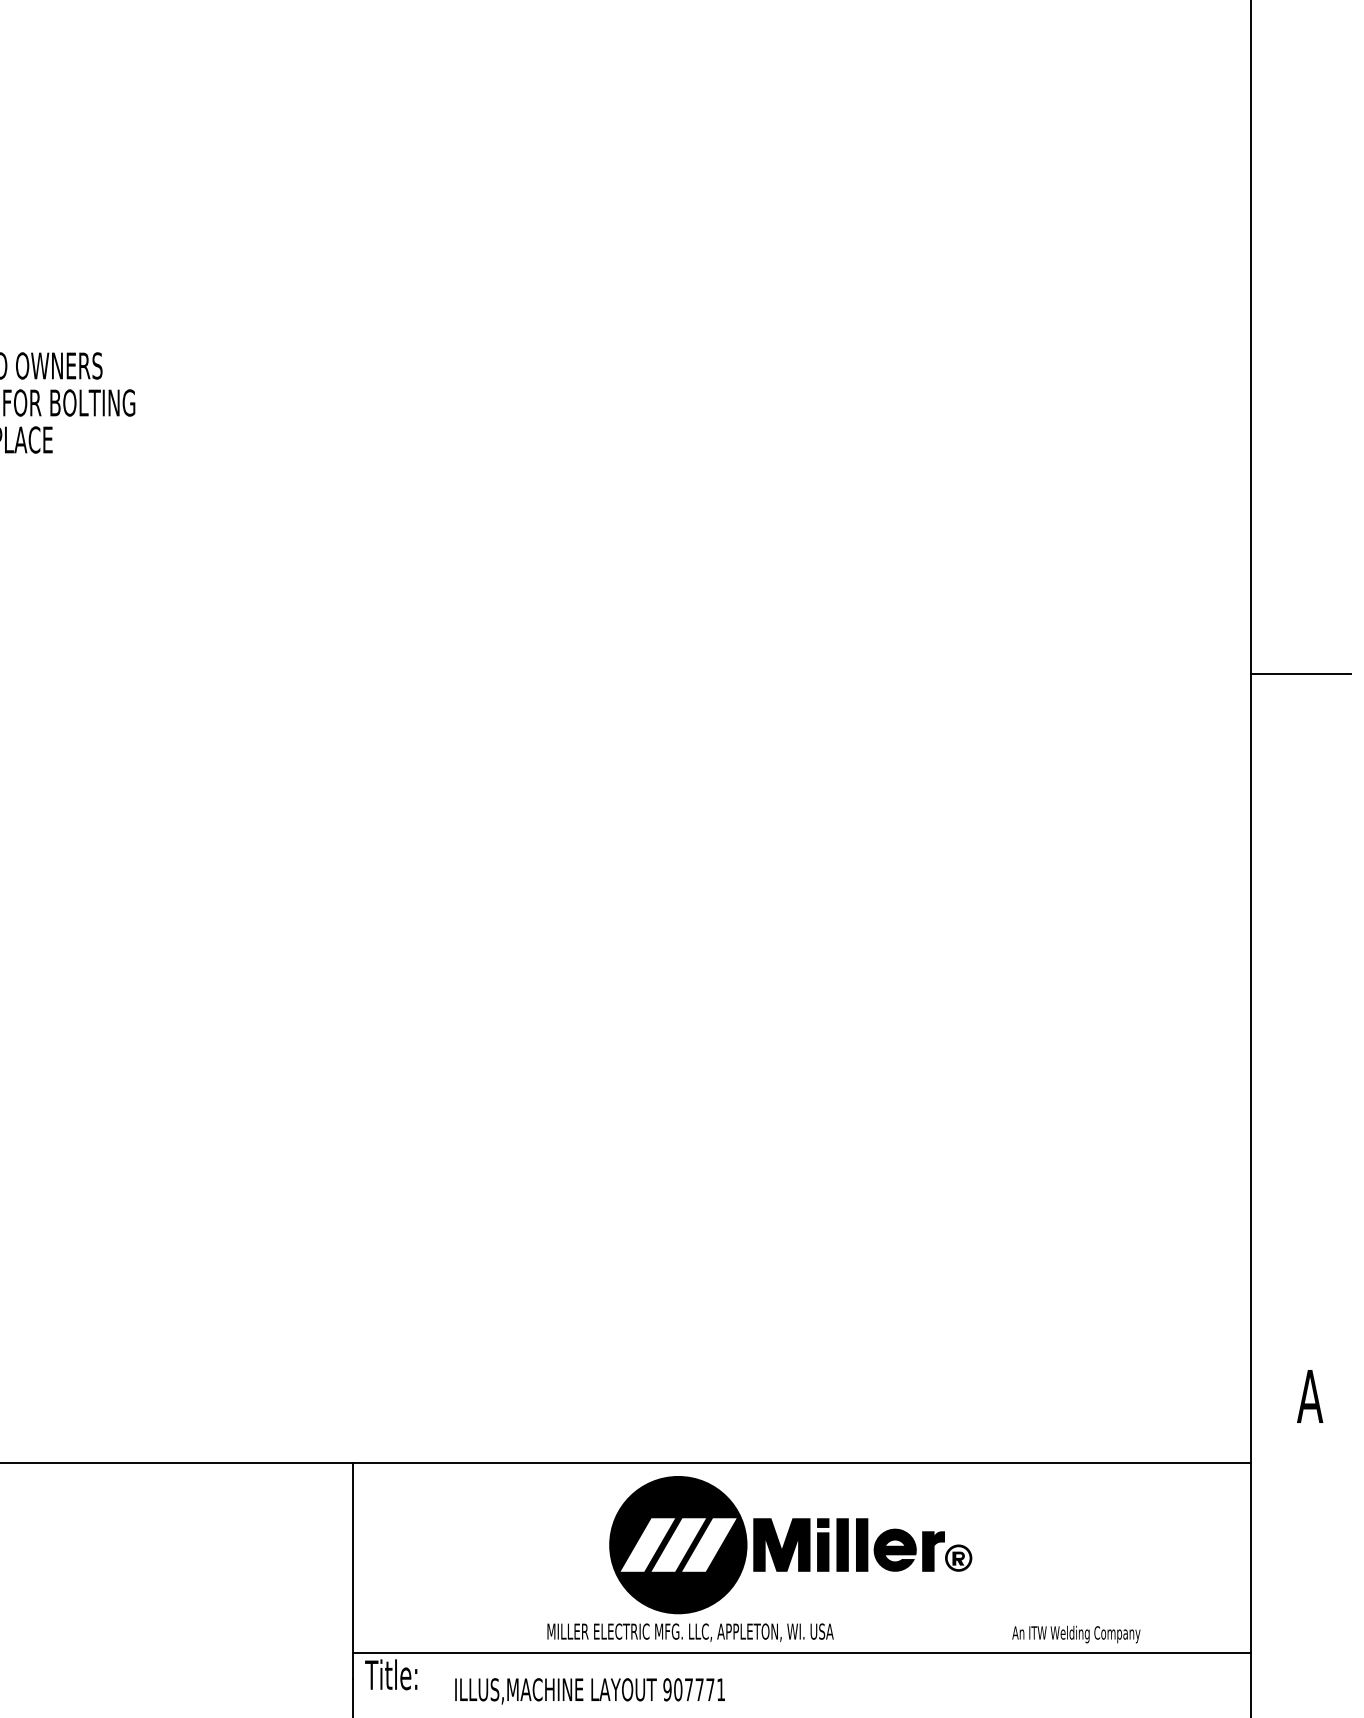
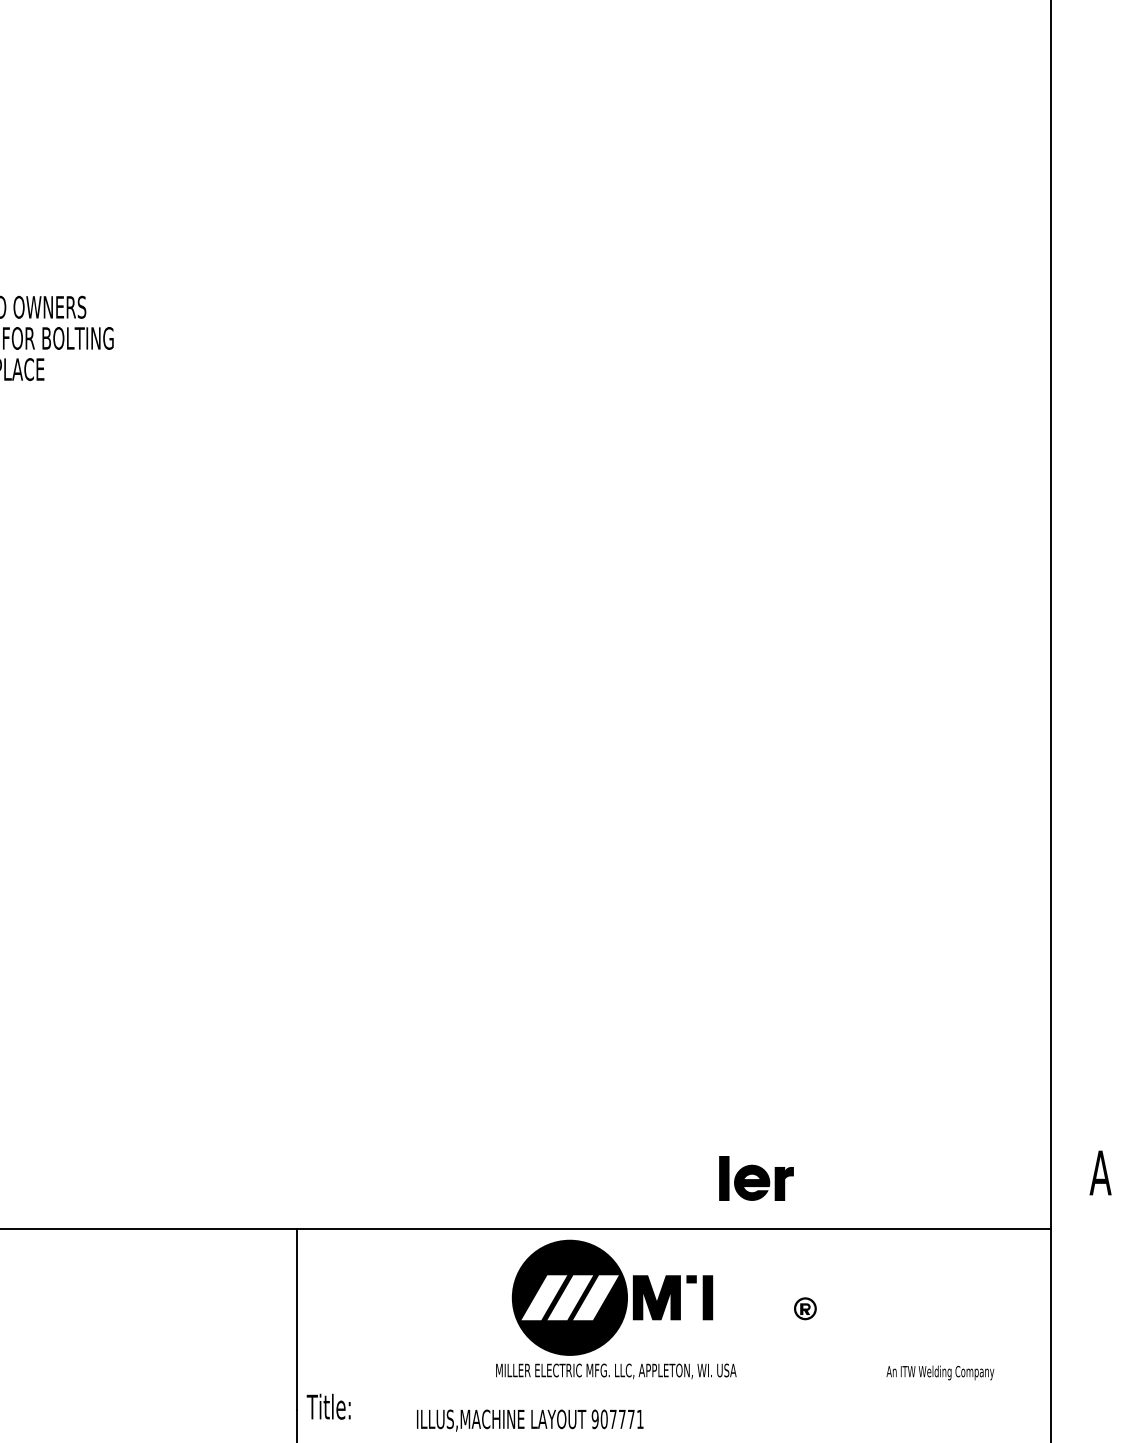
line: (1300, 674) -> (1092, 566), removed
part: (900, 1544) -> (756, 1178), moved
fill: (823, 1551) -> (691, 1303), removed
text: (843, 1633) -> (744, 1372), moved
line: (802, 1653) -> (674, 1388), removed
text: (589, 1691) -> (529, 1420), moved

